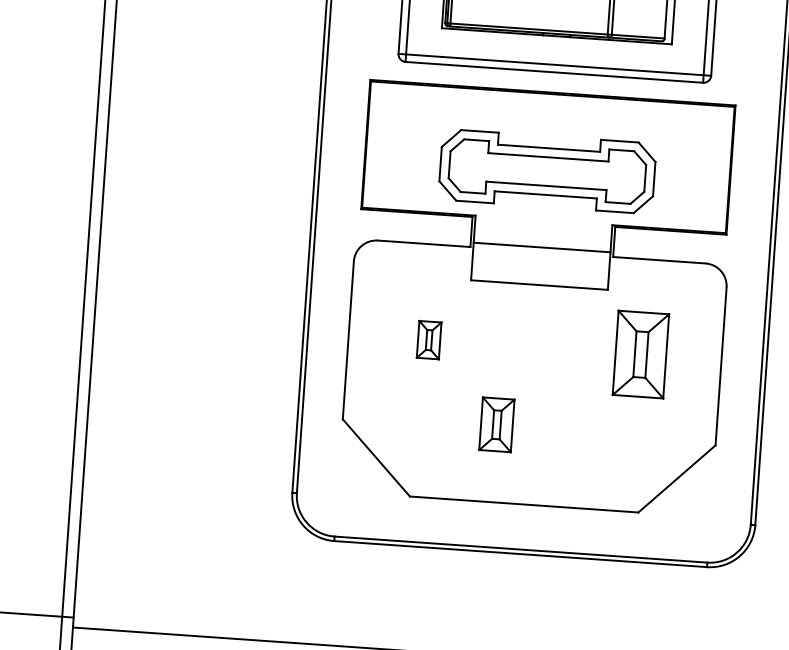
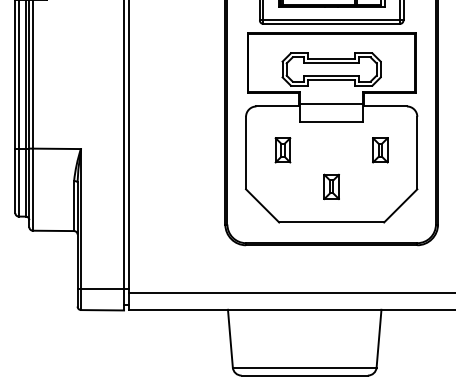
part: (428, 340) -> (282, 150), size x1.43
part: (641, 355) -> (380, 150), size x0.62
part: (496, 423) -> (331, 186), moved

